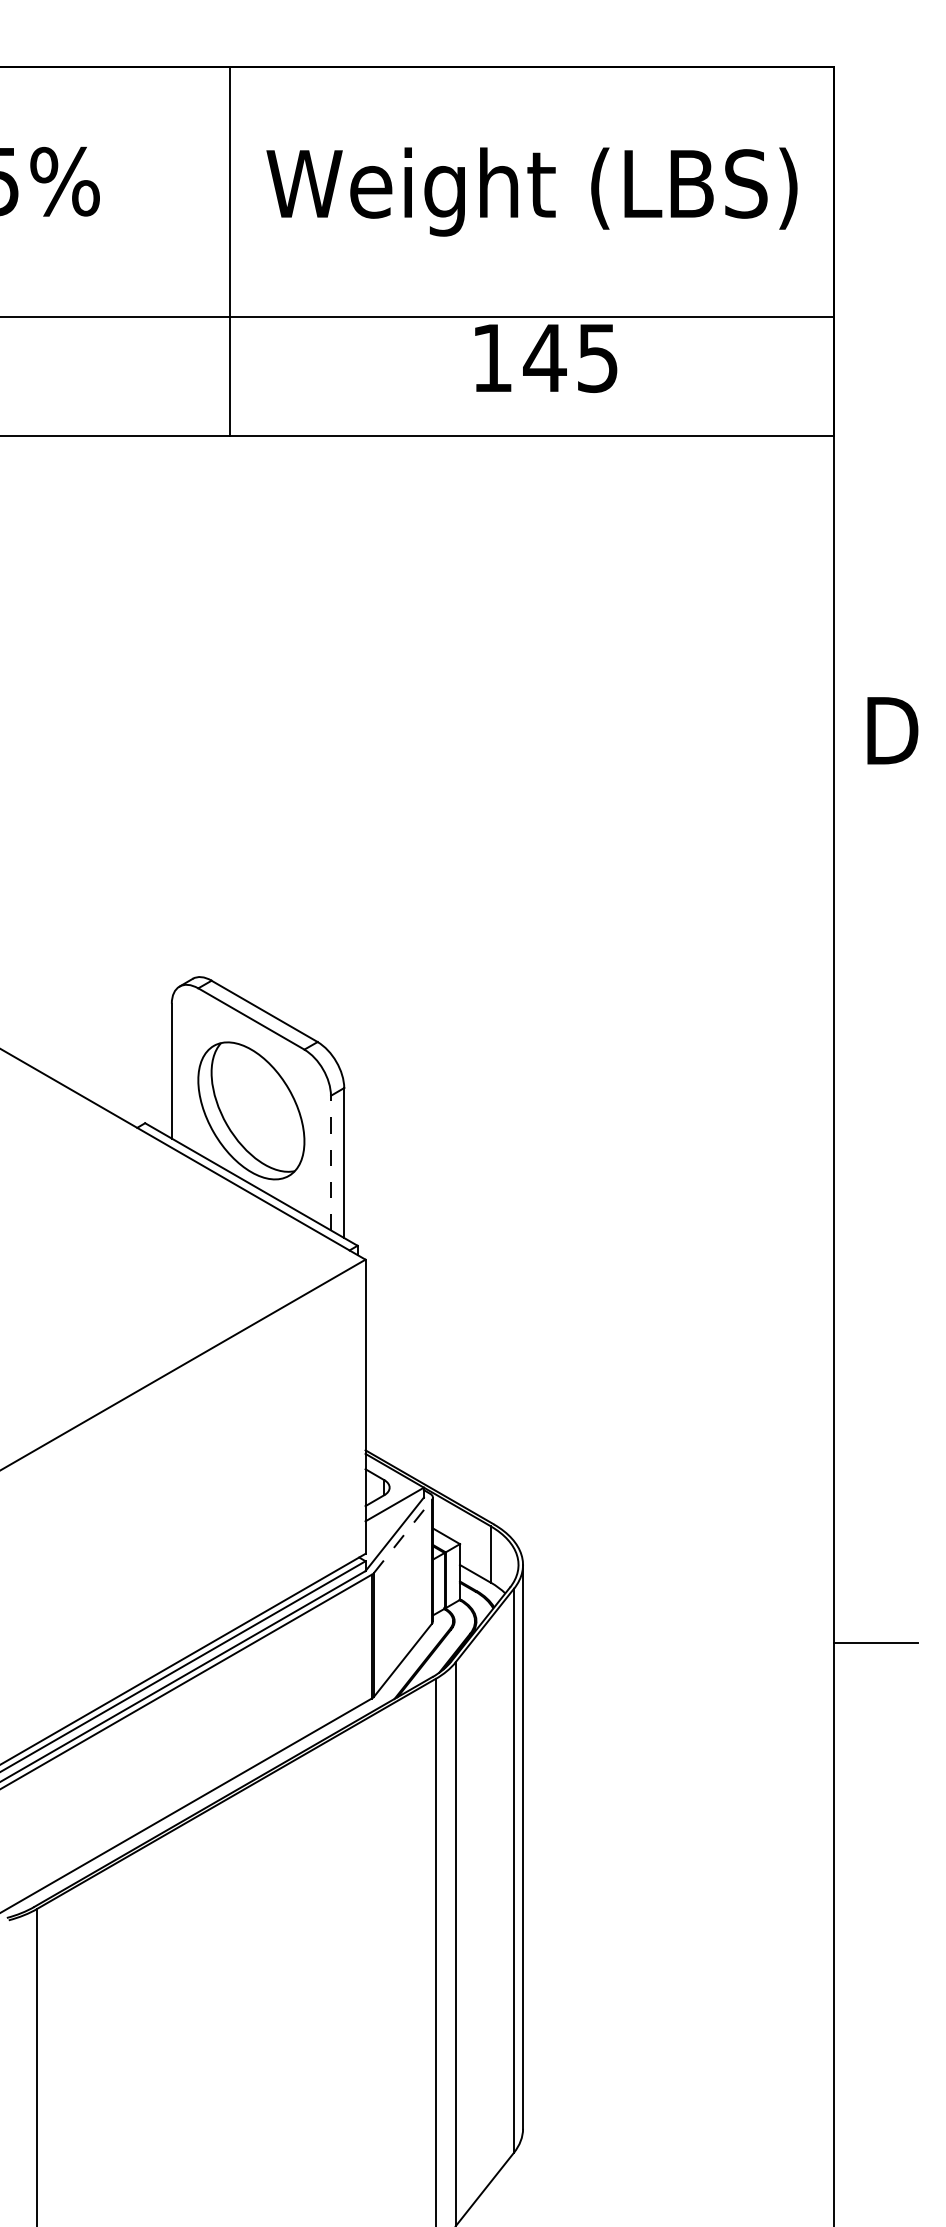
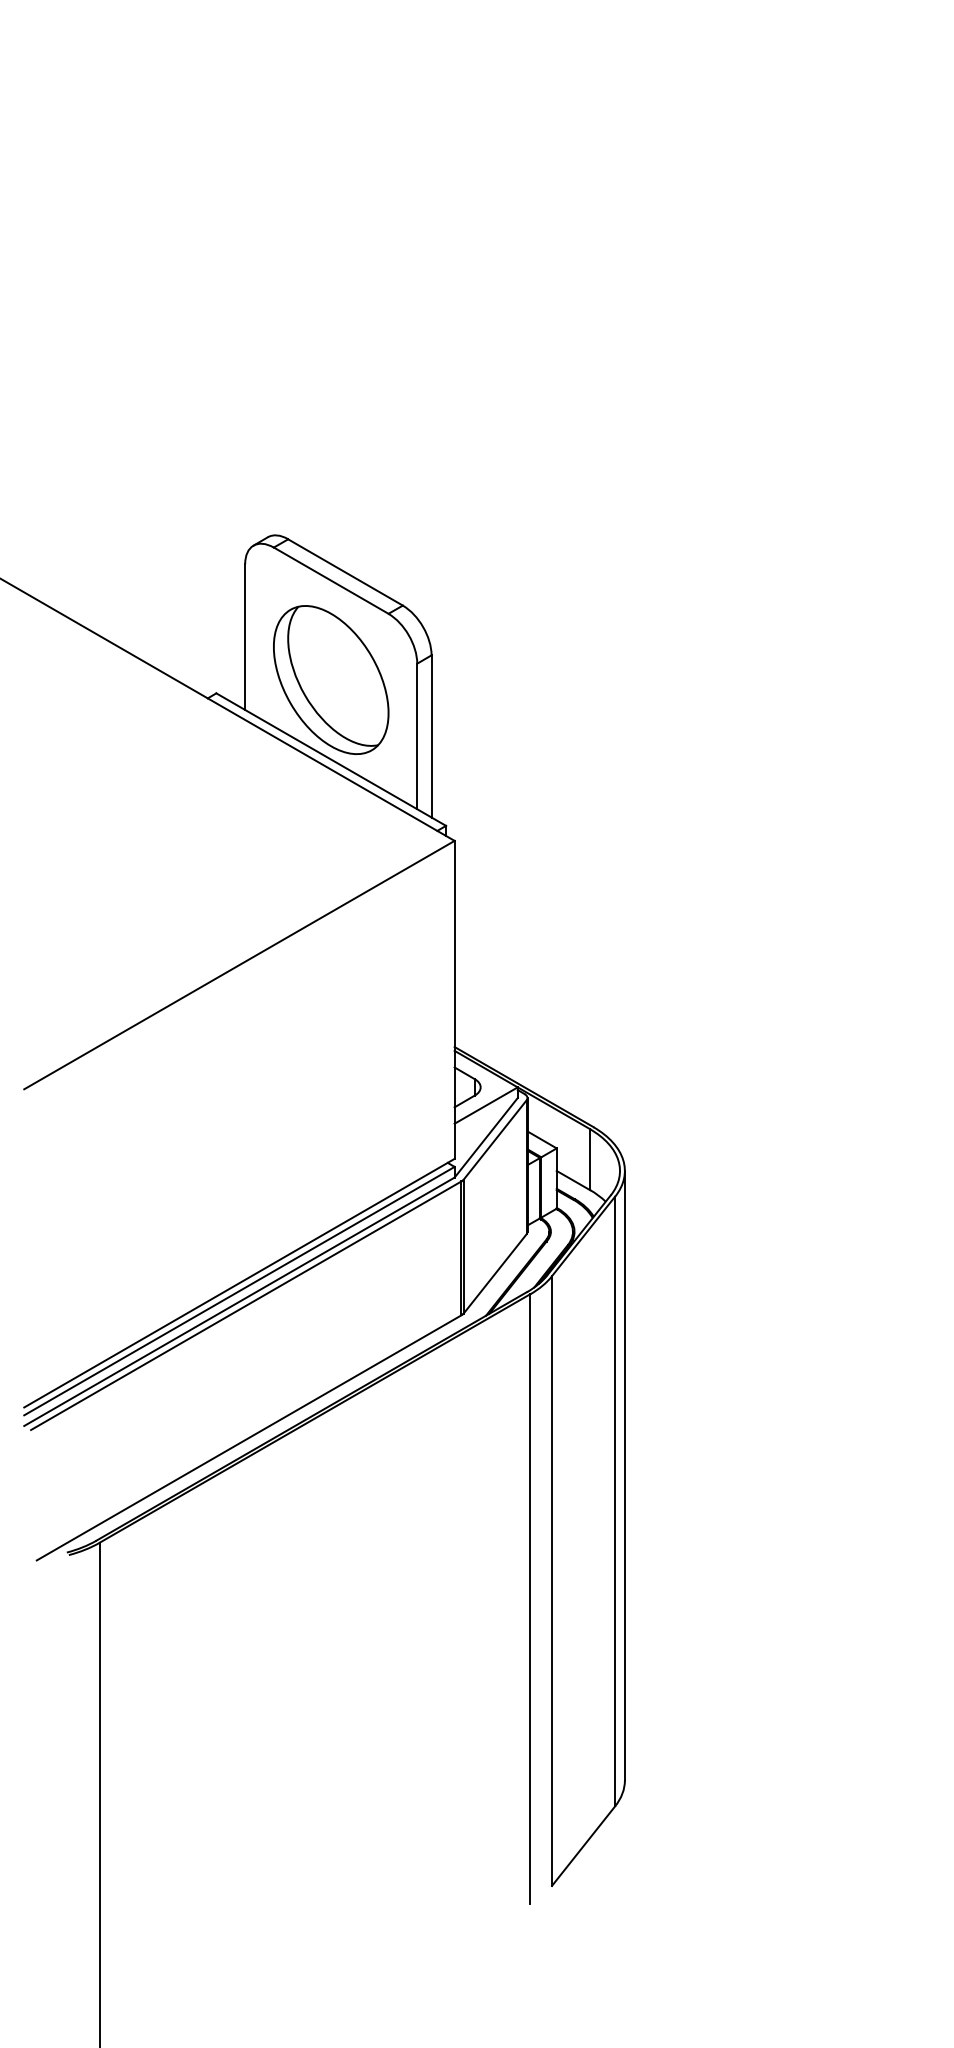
line: (331, 1162) -> (417, 735), dashed -> solid
line: (403, 1536) -> (495, 1140), dashed -> solid

